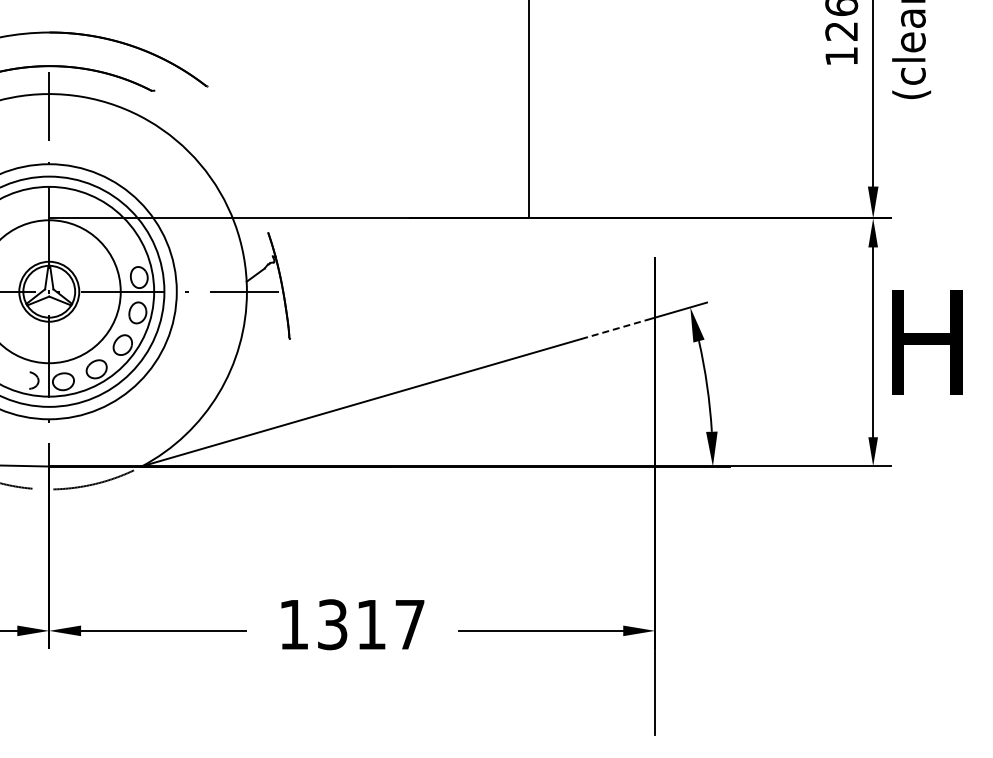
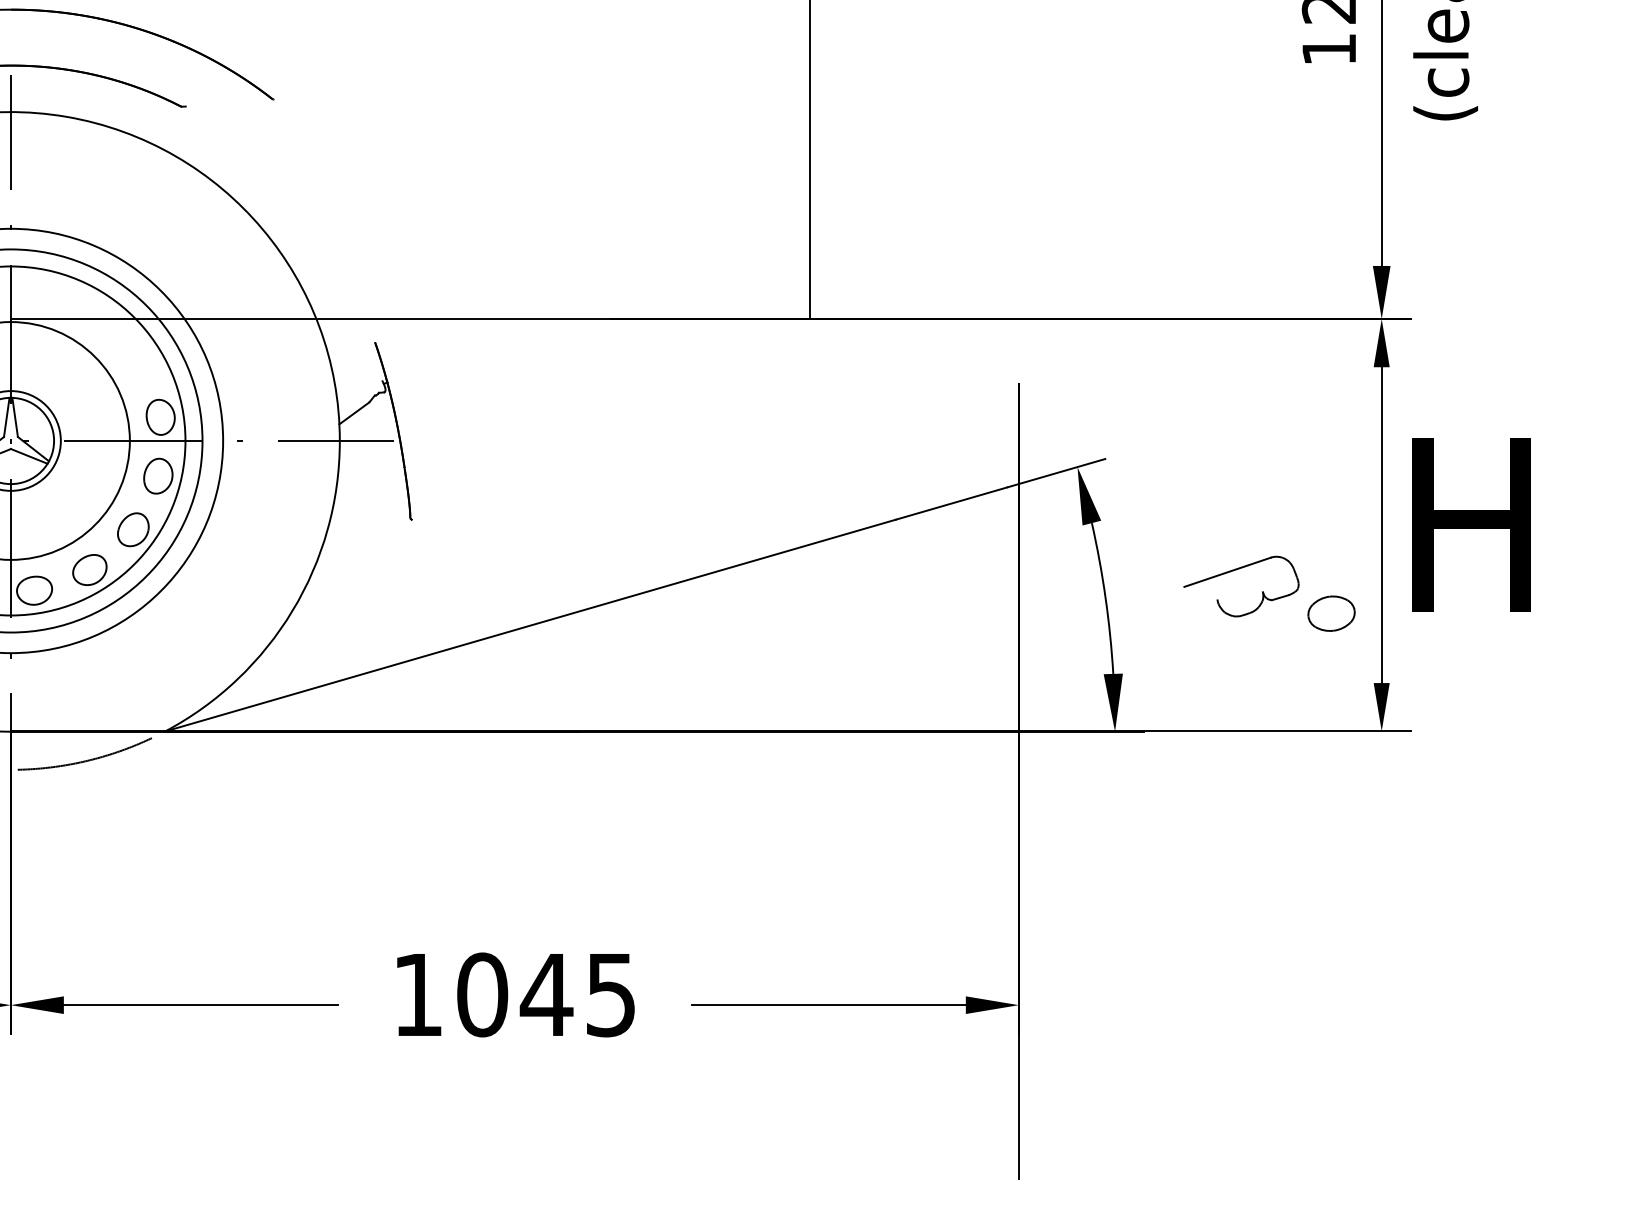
line: (614, 329) -> (951, 503), dashed -> solid
part: (805, 383) -> (1269, 593), added
text: (370, 624) -> (545, 994), 1317 -> 1045

